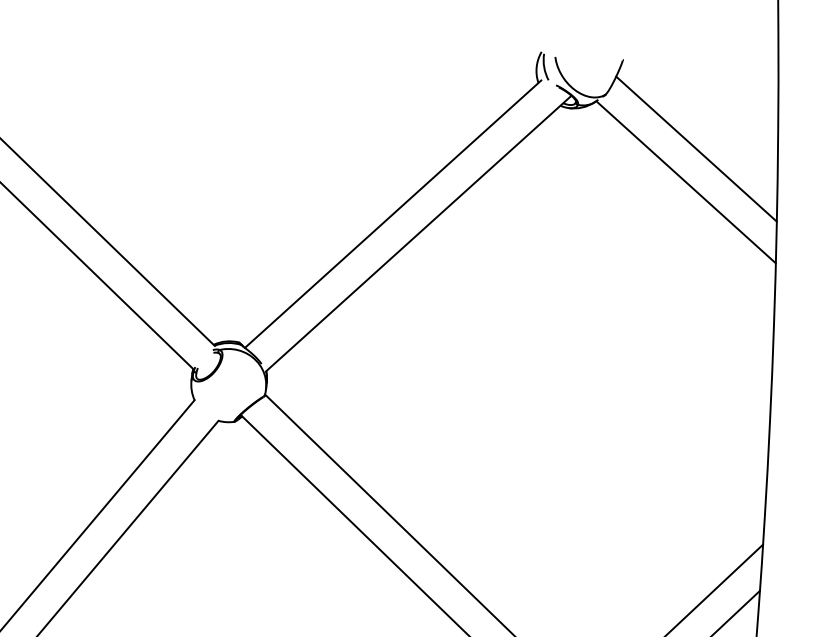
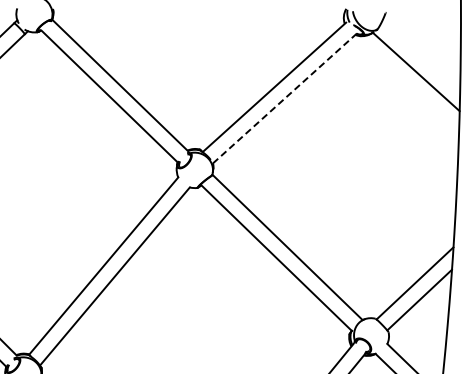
line: (696, 148) -> (421, 55), removed
line: (418, 233) -> (286, 96), solid -> dashed

